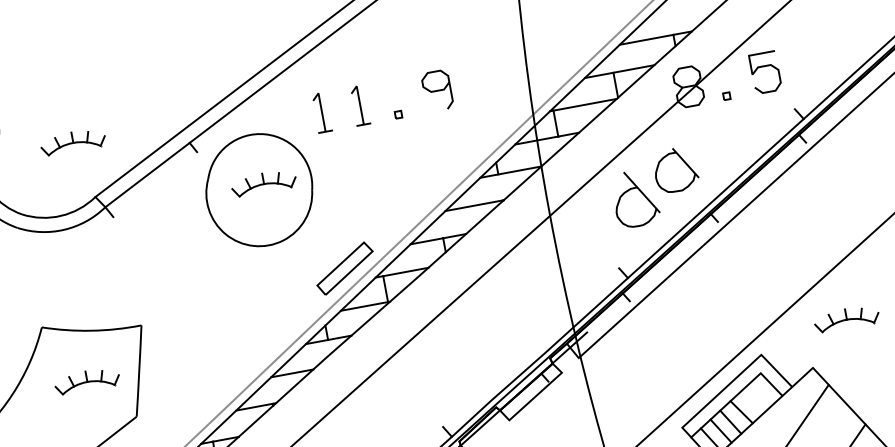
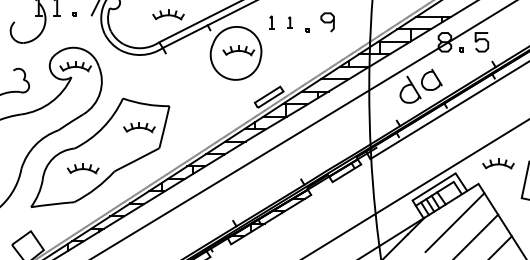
part: (358, 105) -> (289, 22), size x0.6
part: (321, 112) -> (271, 22), size x0.7
part: (72, 141) -> (168, 14), moved

